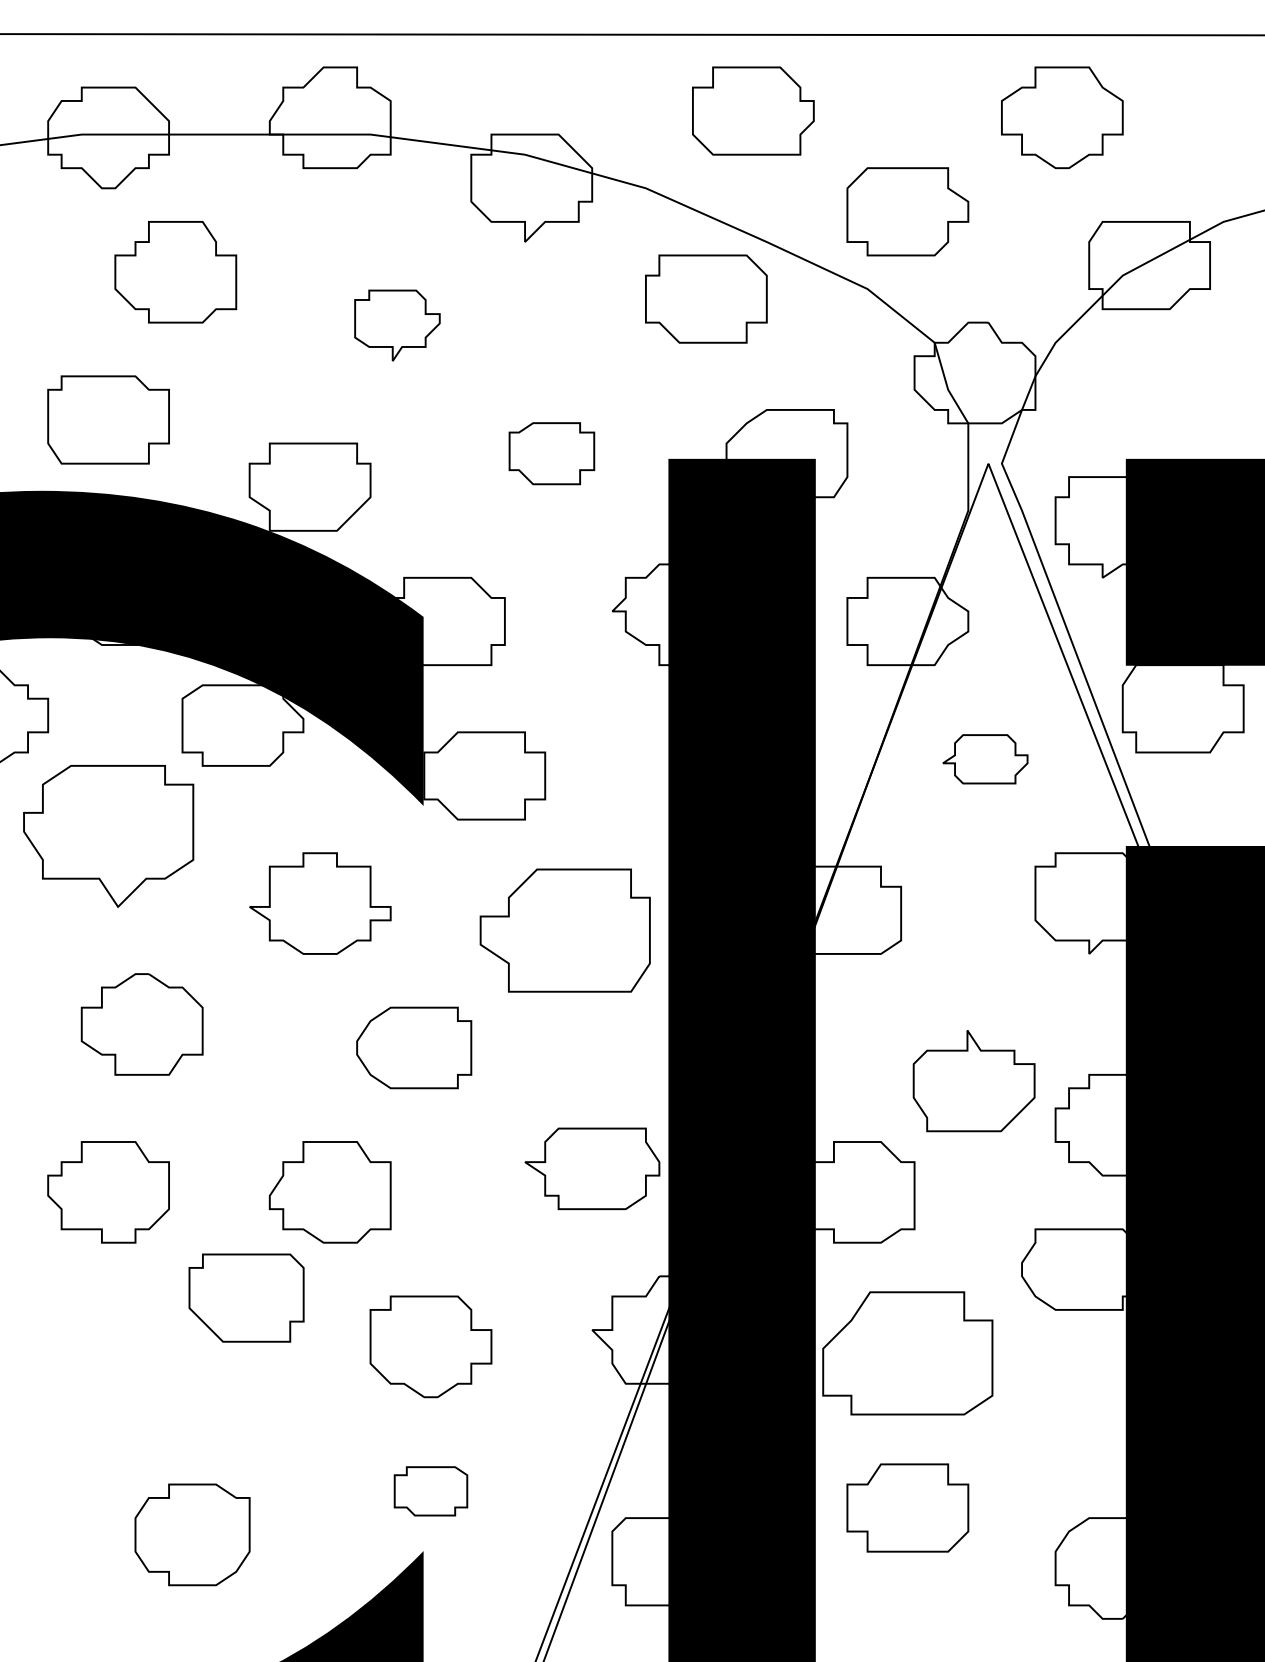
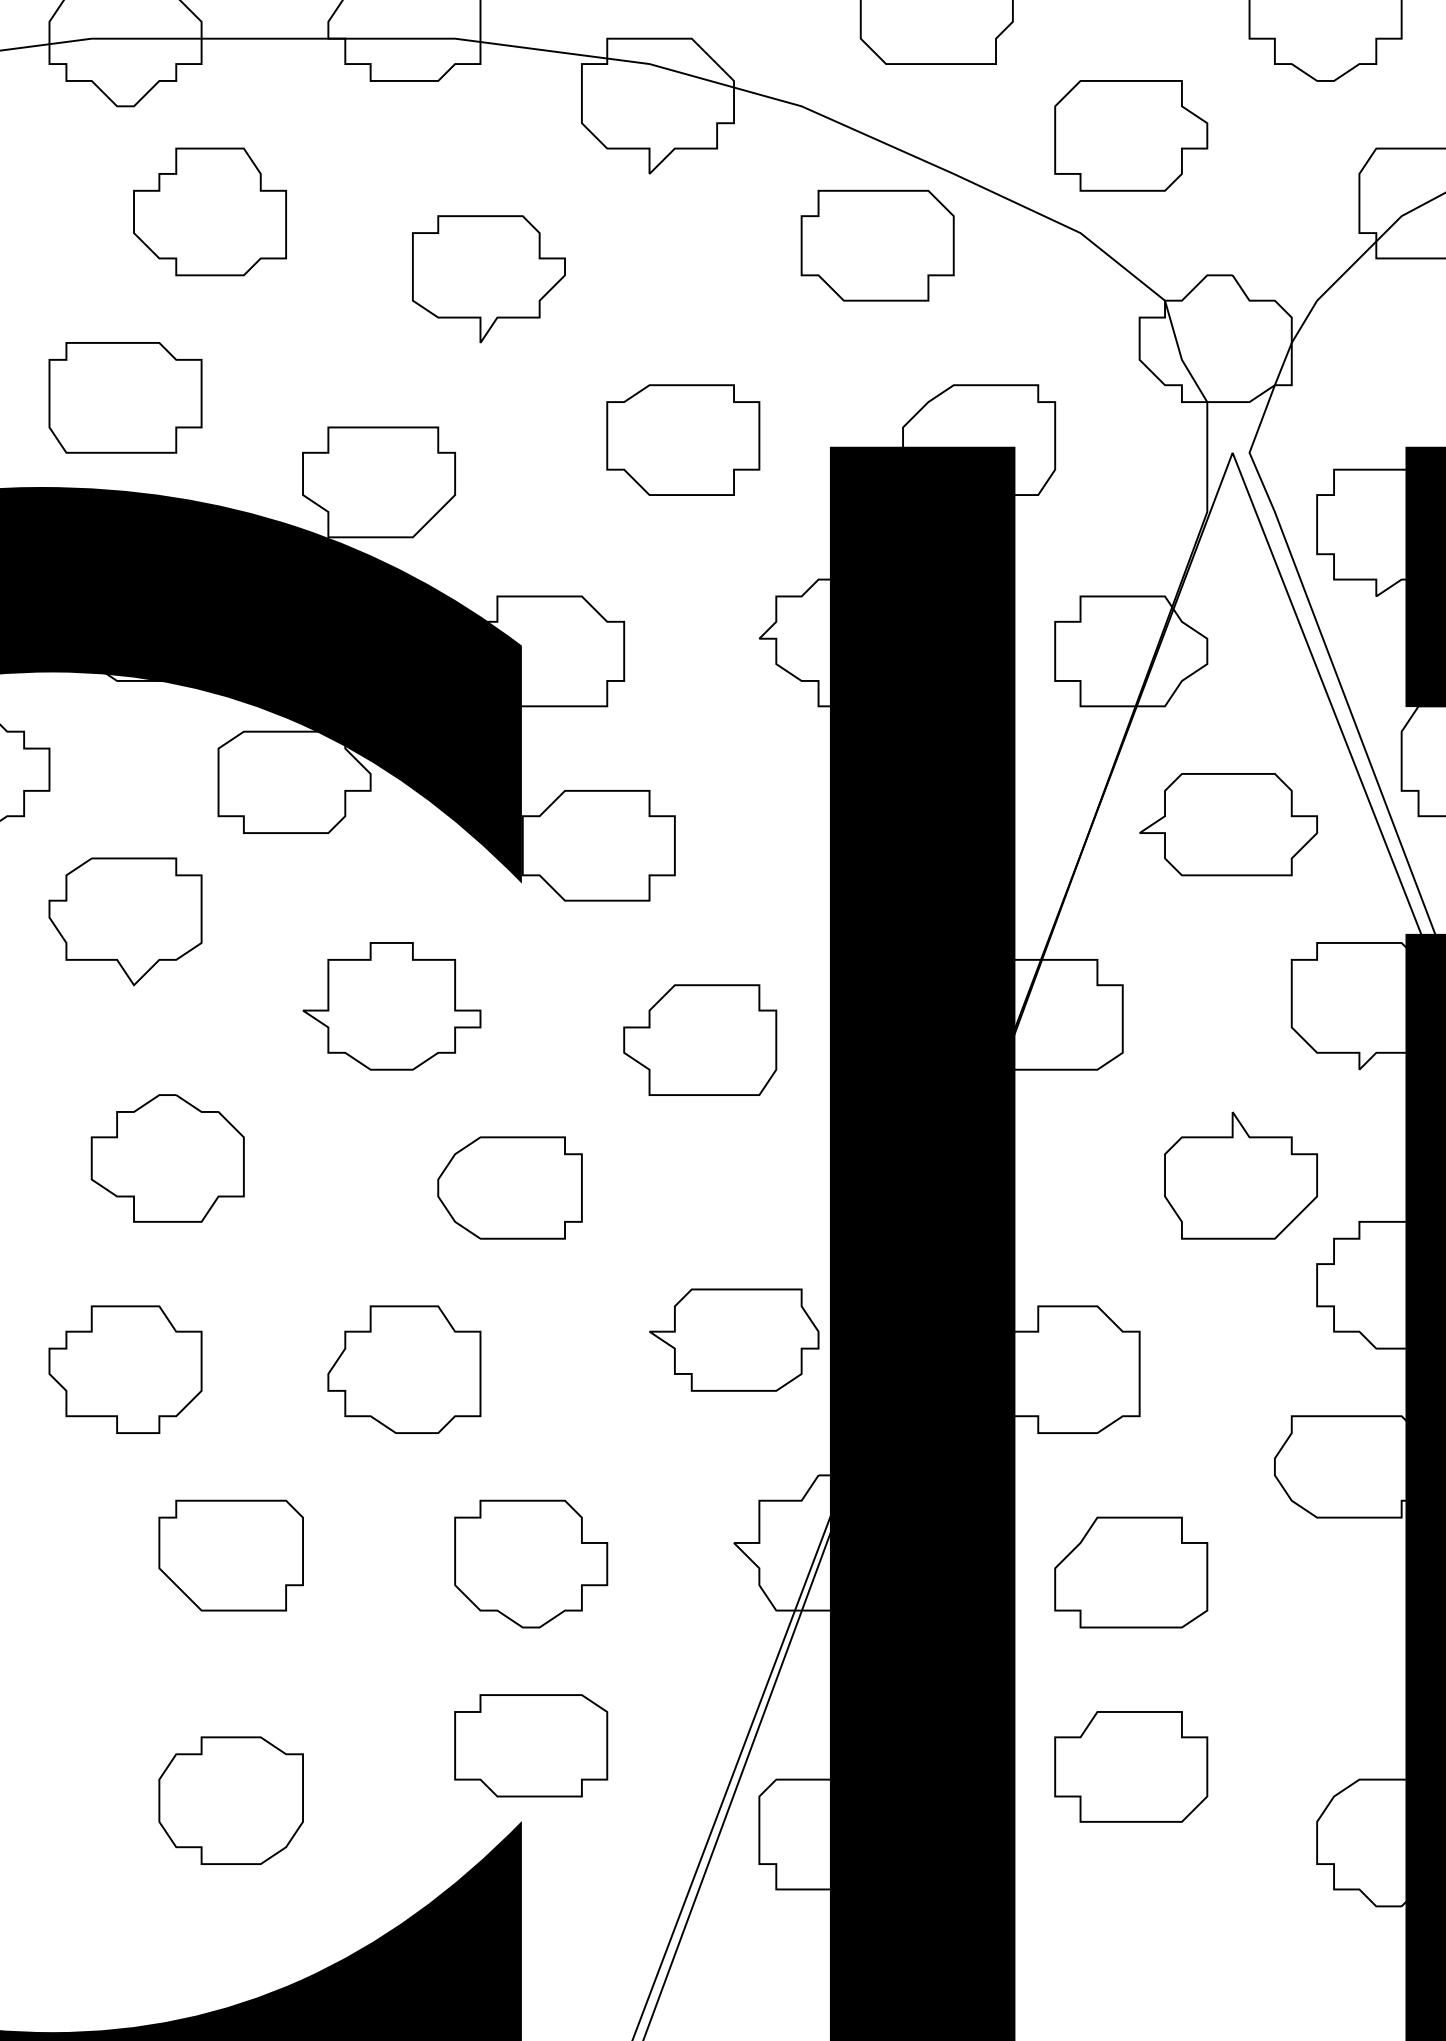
part: (397, 325) -> (489, 278), size x1.43
part: (551, 453) -> (682, 440), size x1.43
part: (985, 759) -> (1228, 825), size x1.67
part: (108, 836) -> (125, 921), size x0.71
part: (565, 929) -> (700, 1038), size x0.71
part: (973, 1081) -> (1240, 1176), moved
part: (246, 1297) -> (231, 1554), moved
part: (907, 1353) -> (1130, 1572), size x0.71
part: (430, 1491) -> (530, 1746), size x1.67

